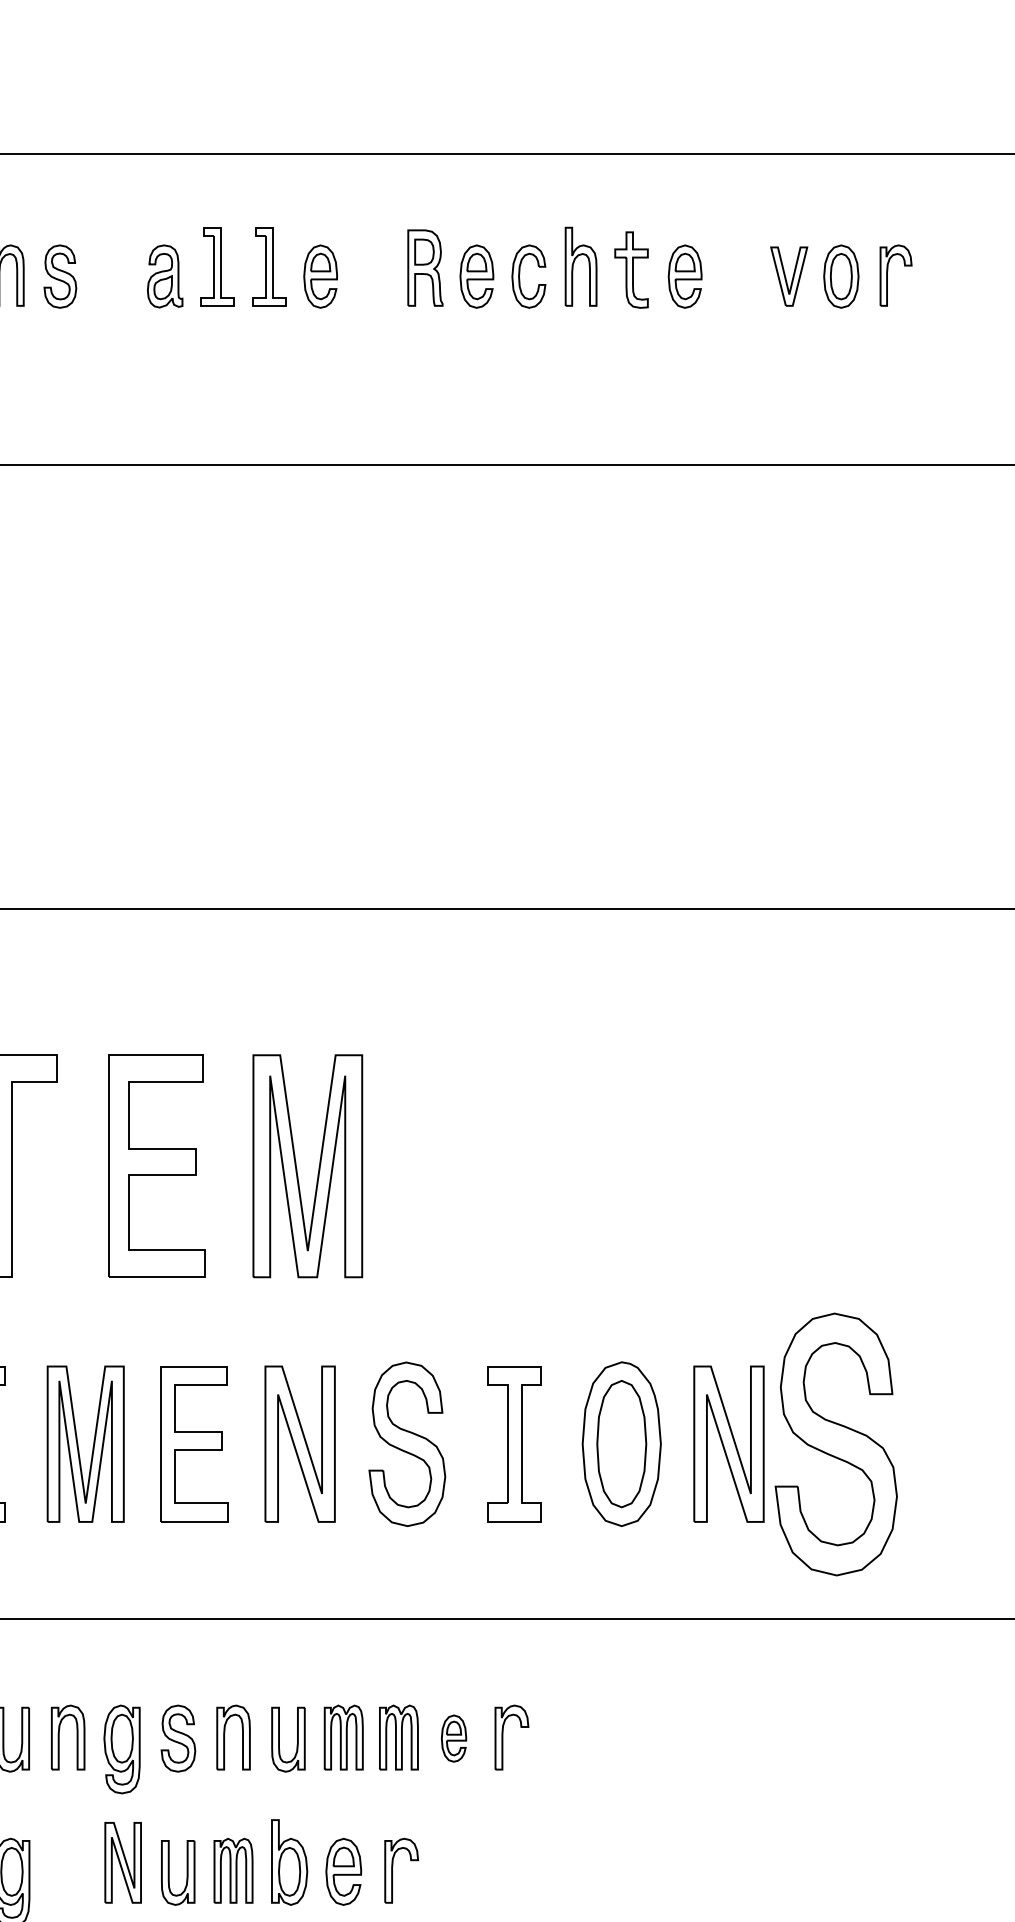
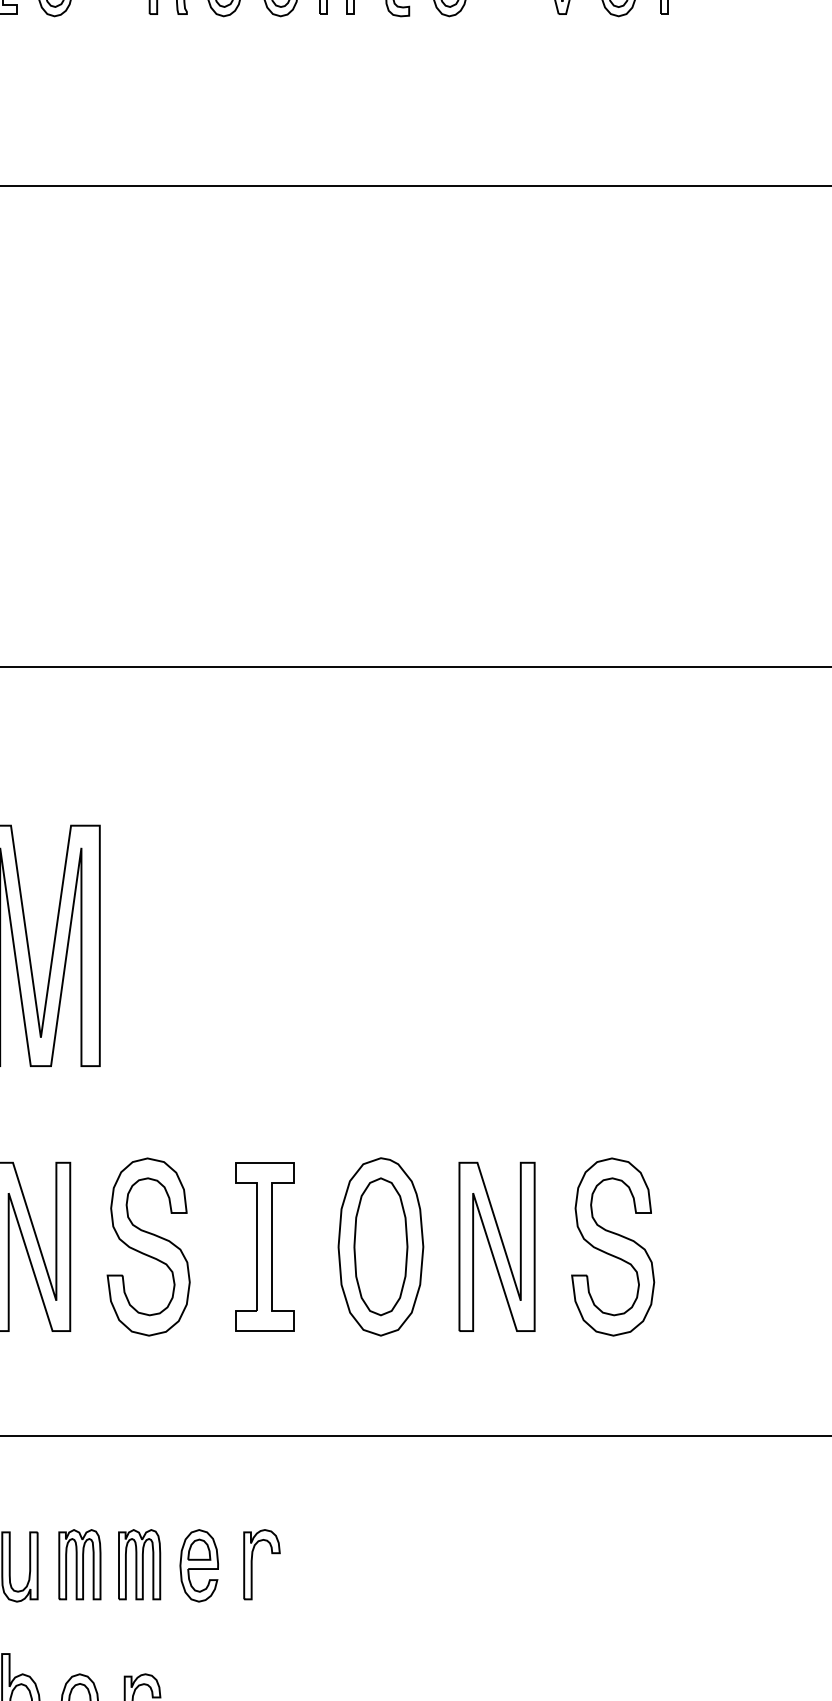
part: (835, 1443) -> (612, 1246), size x0.62
part: (453, 1738) -> (198, 1565), size x1.43

